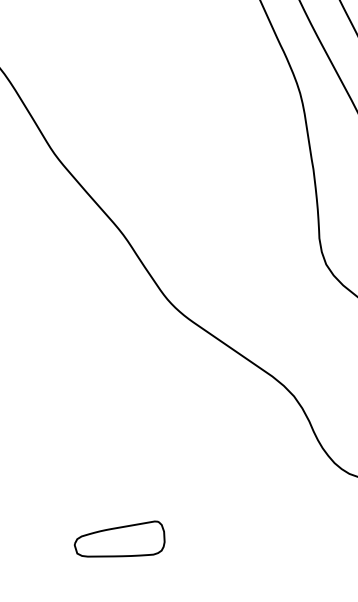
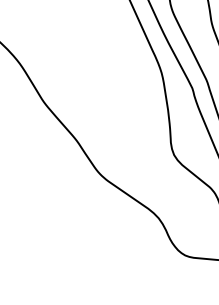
part: (118, 538) -> (74, 286), removed

